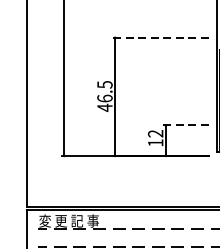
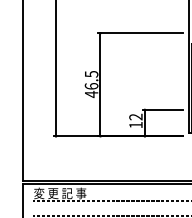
line: (159, 38) -> (139, 33), dashed -> solid
line: (186, 125) -> (162, 109), dashed -> solid

